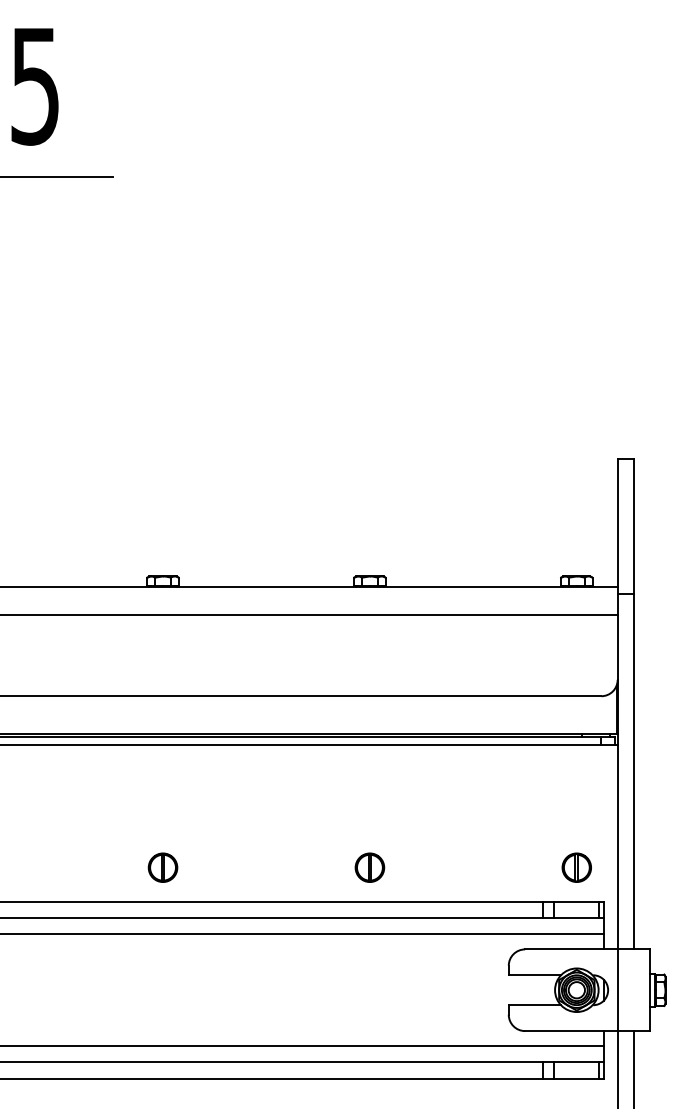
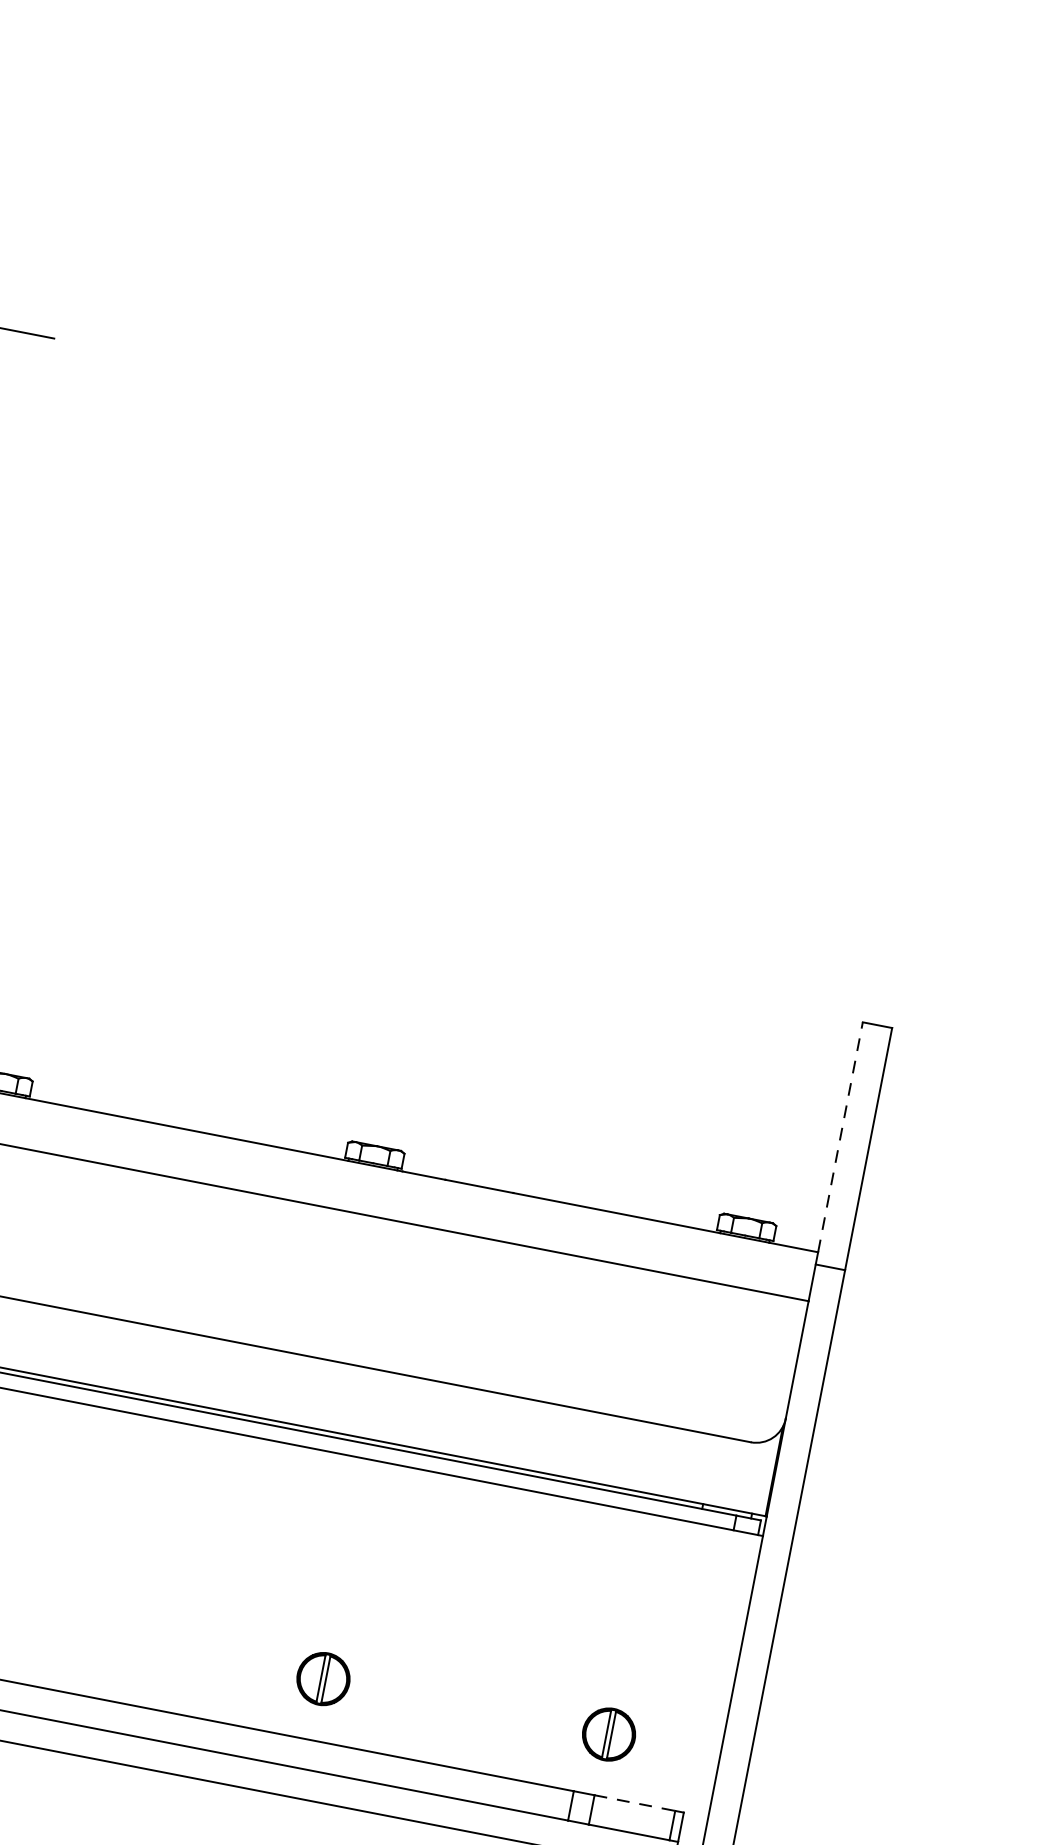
line: (617, 523) -> (840, 1137), solid -> dashed
part: (369, 867) -> (322, 1678), moved
part: (576, 867) -> (608, 1734), moved
line: (577, 901) -> (636, 1802), solid -> dashed

